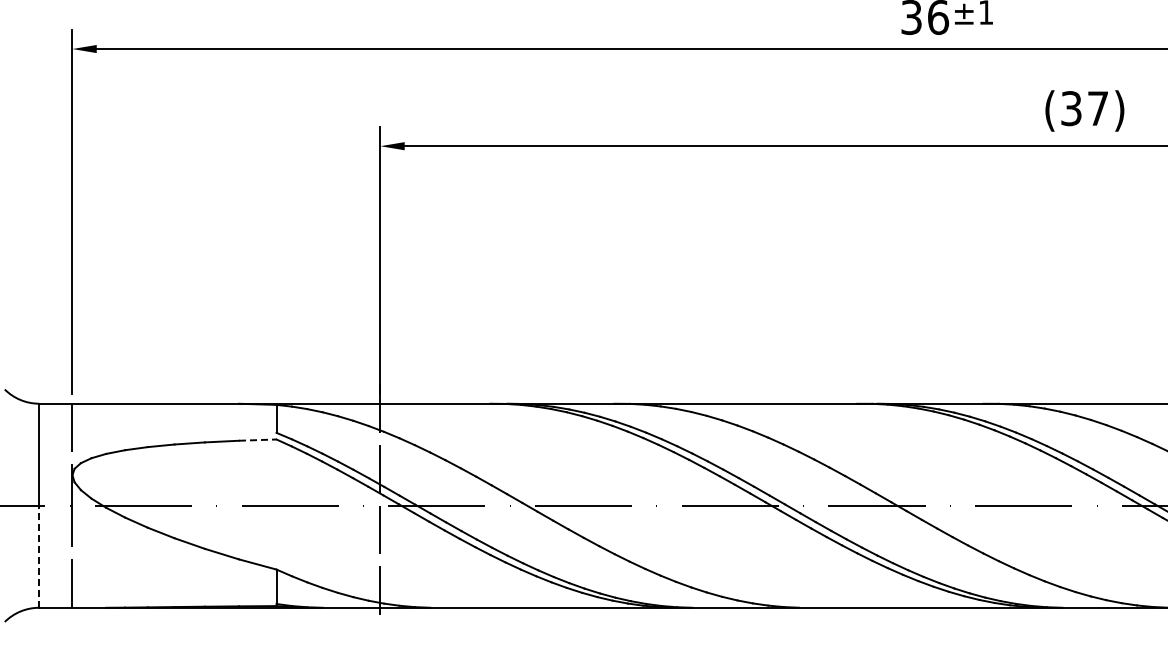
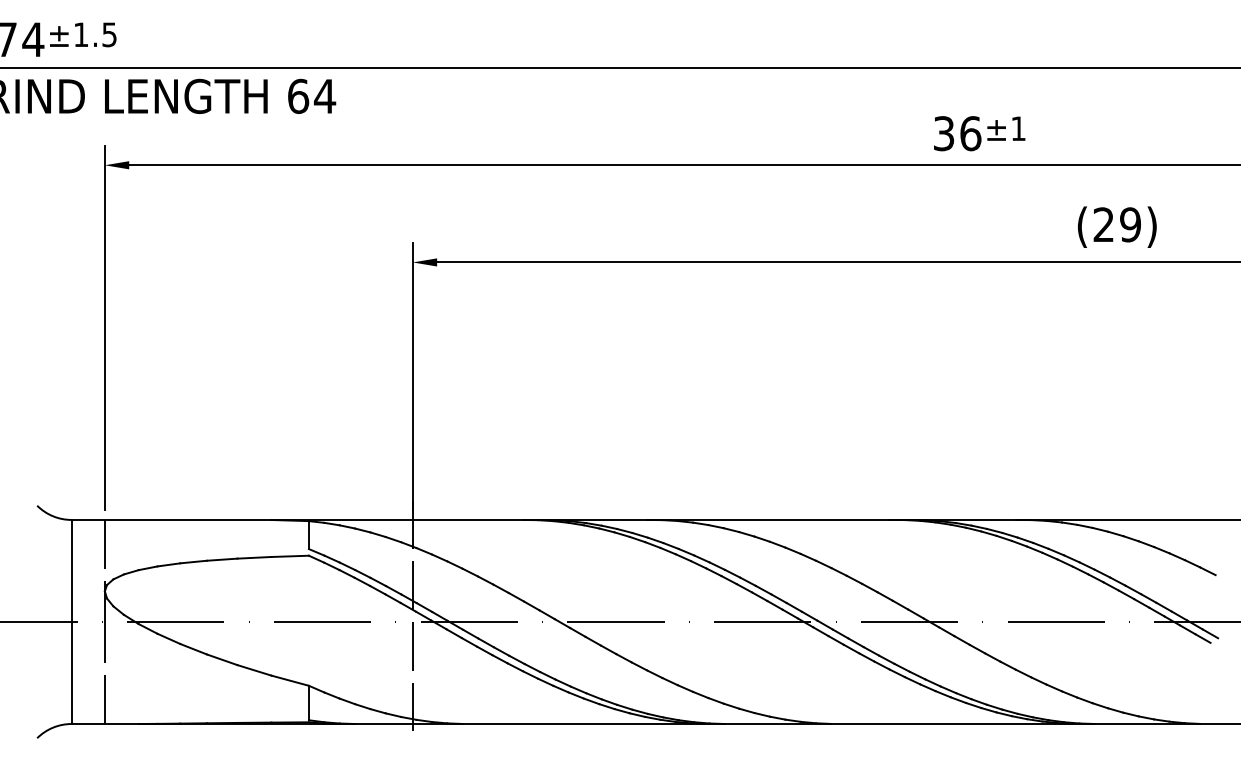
text: (1084, 108) -> (1116, 224), (37) -> (29)
line: (258, 440) -> (290, 556), dashed -> solid
line: (39, 556) -> (71, 672), dashed -> solid

